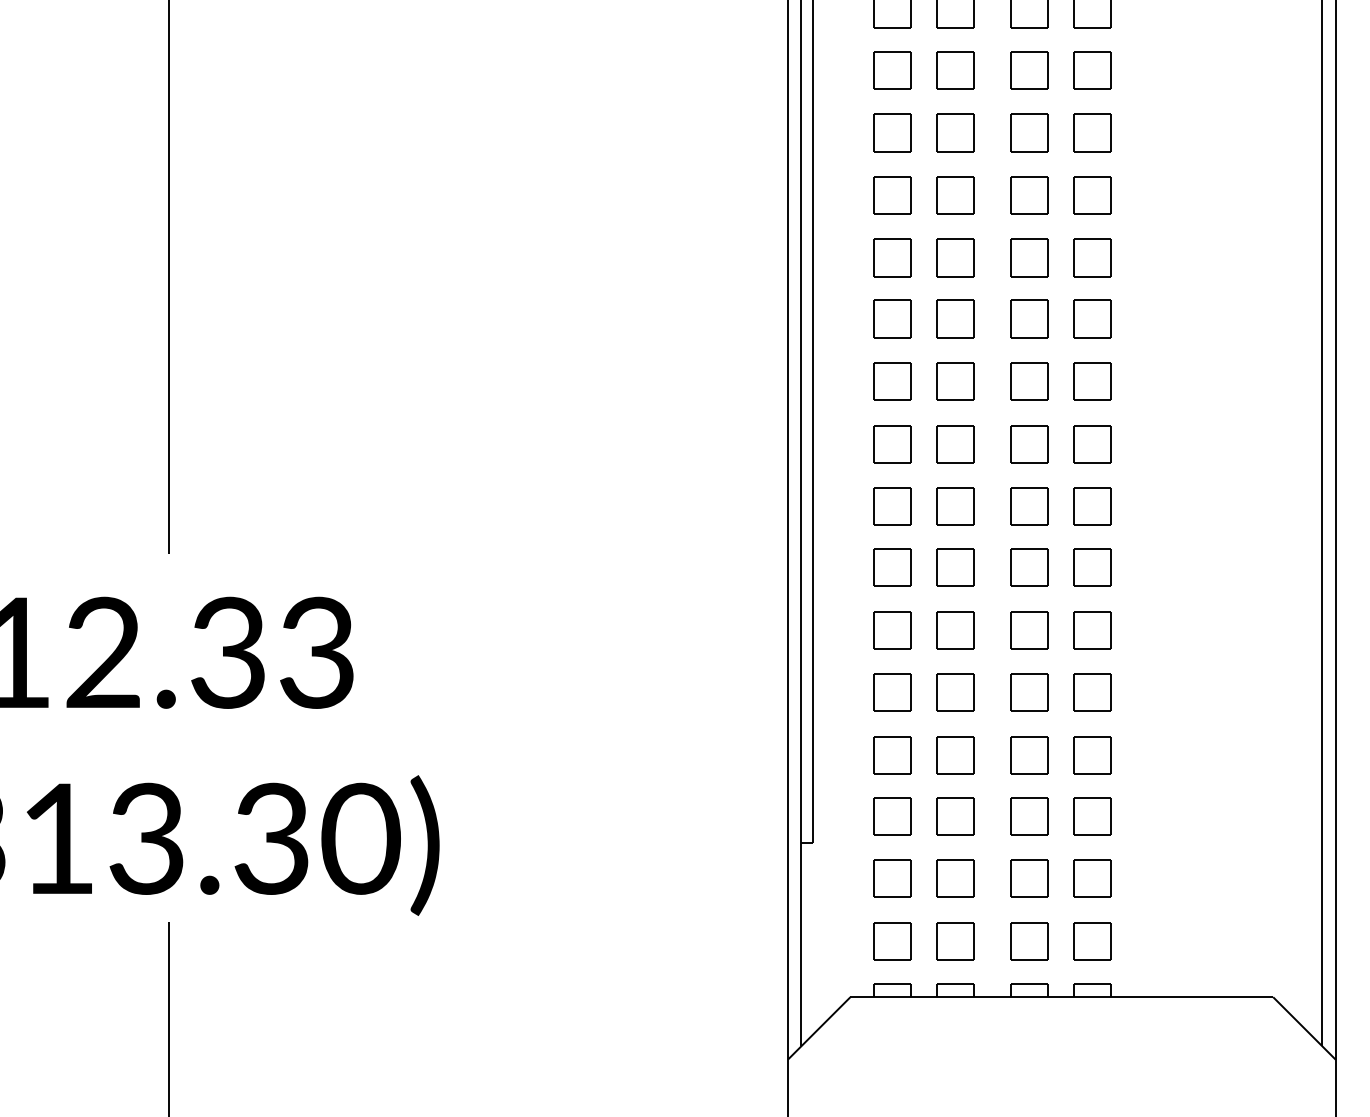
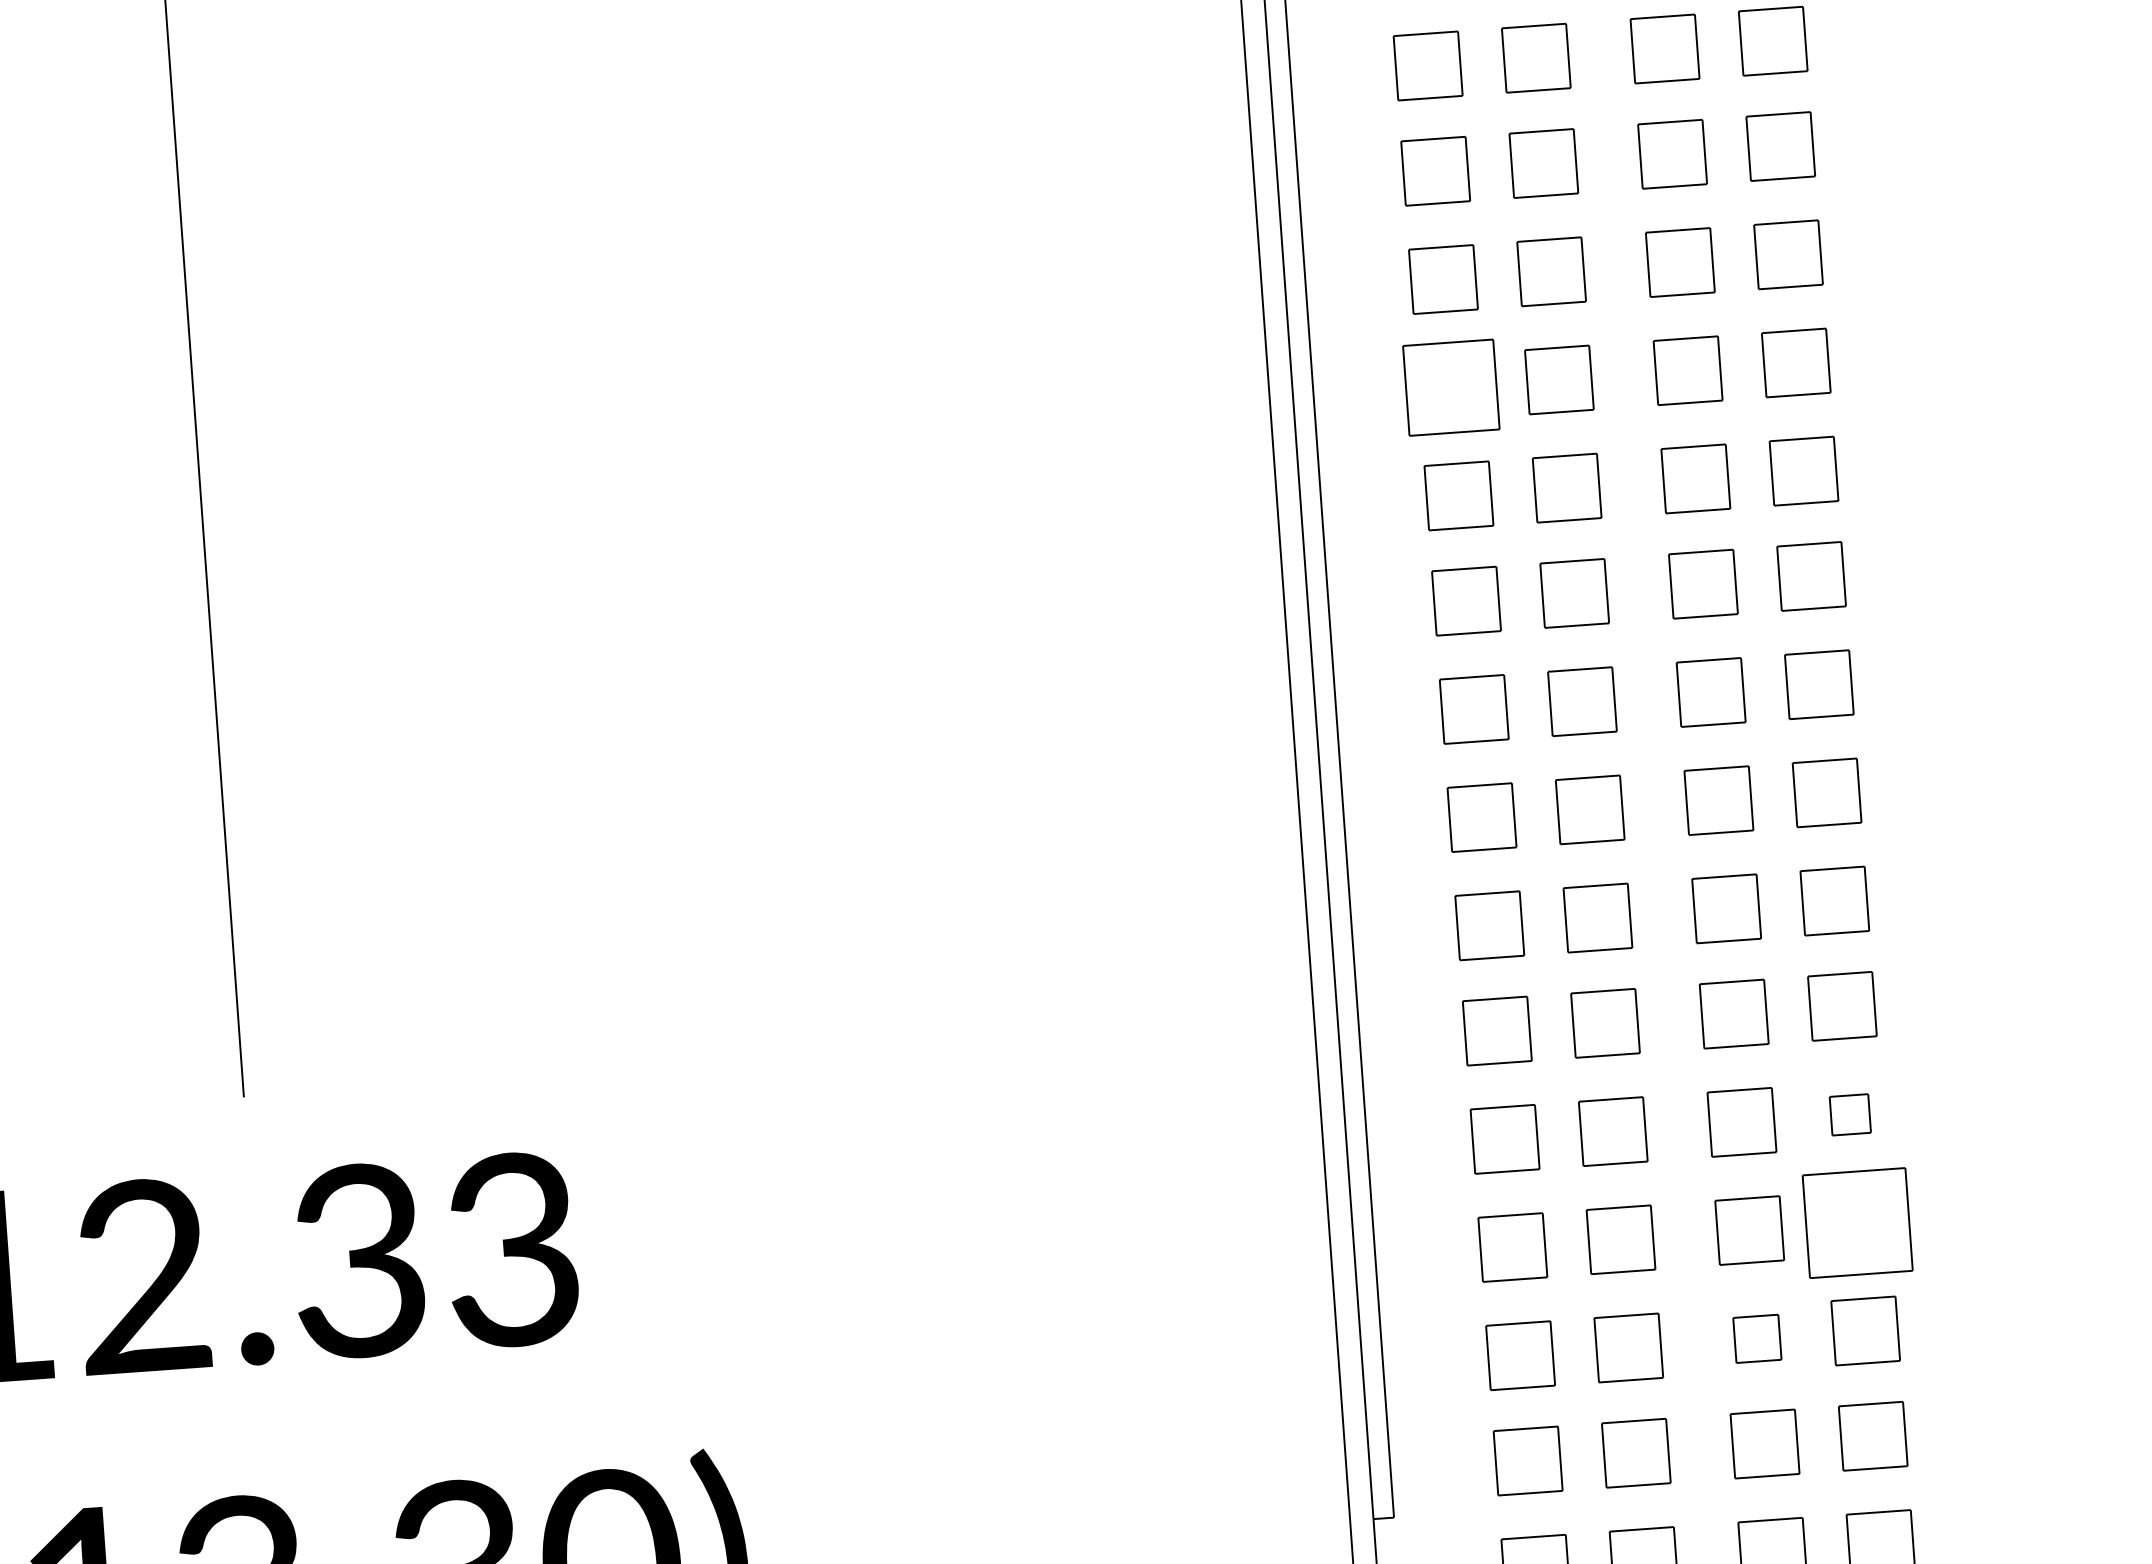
part: (892, 195) -> (1450, 387), size x1.4
part: (1092, 630) -> (1850, 1115), size x0.6
part: (1092, 692) -> (1858, 1222), size x1.6
part: (1029, 755) -> (1757, 1339), size x0.7

